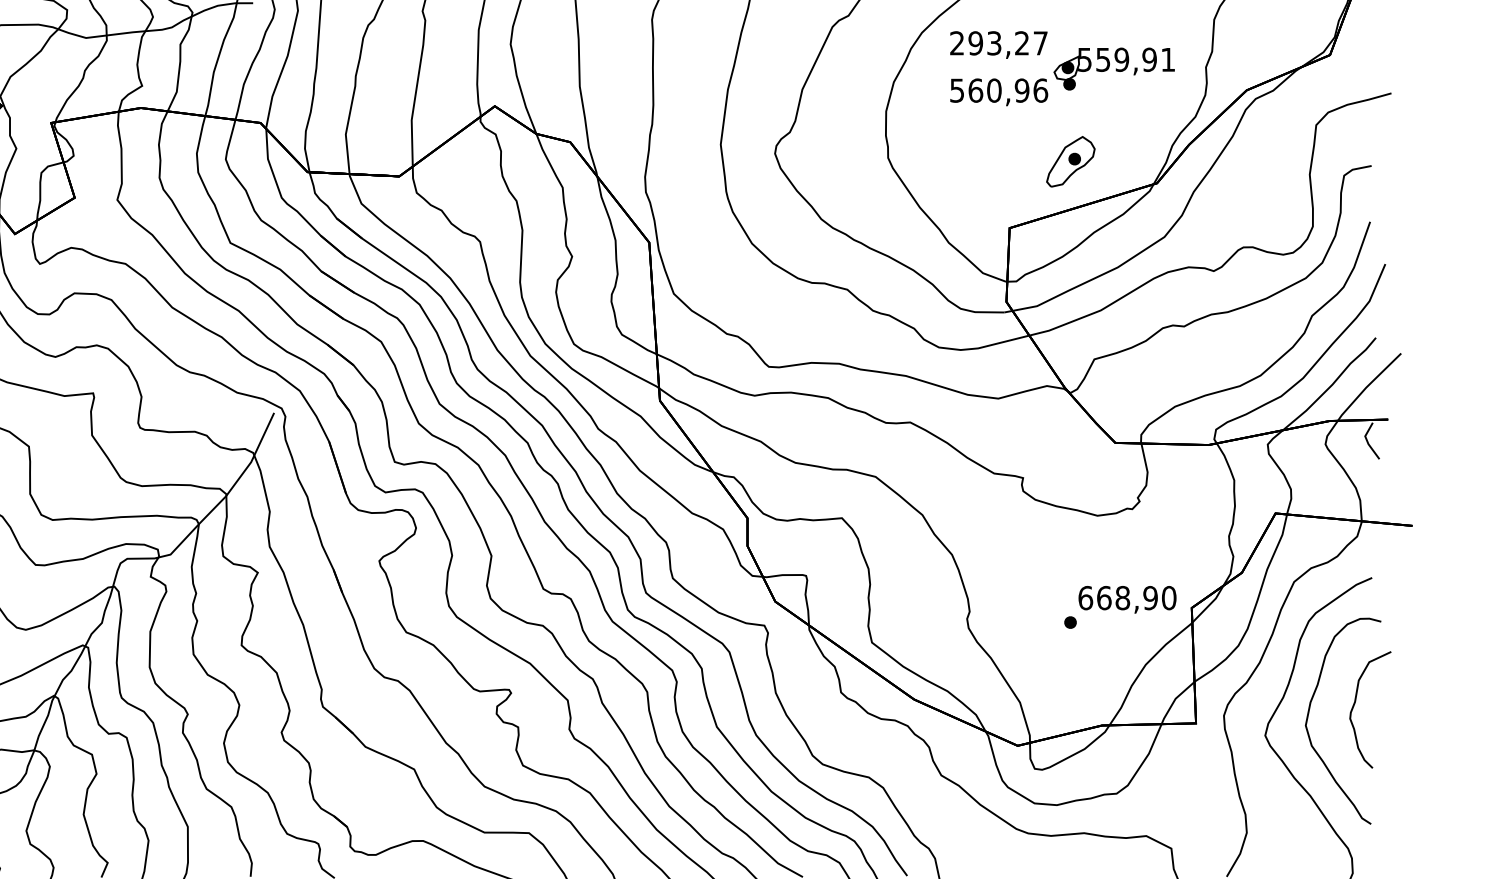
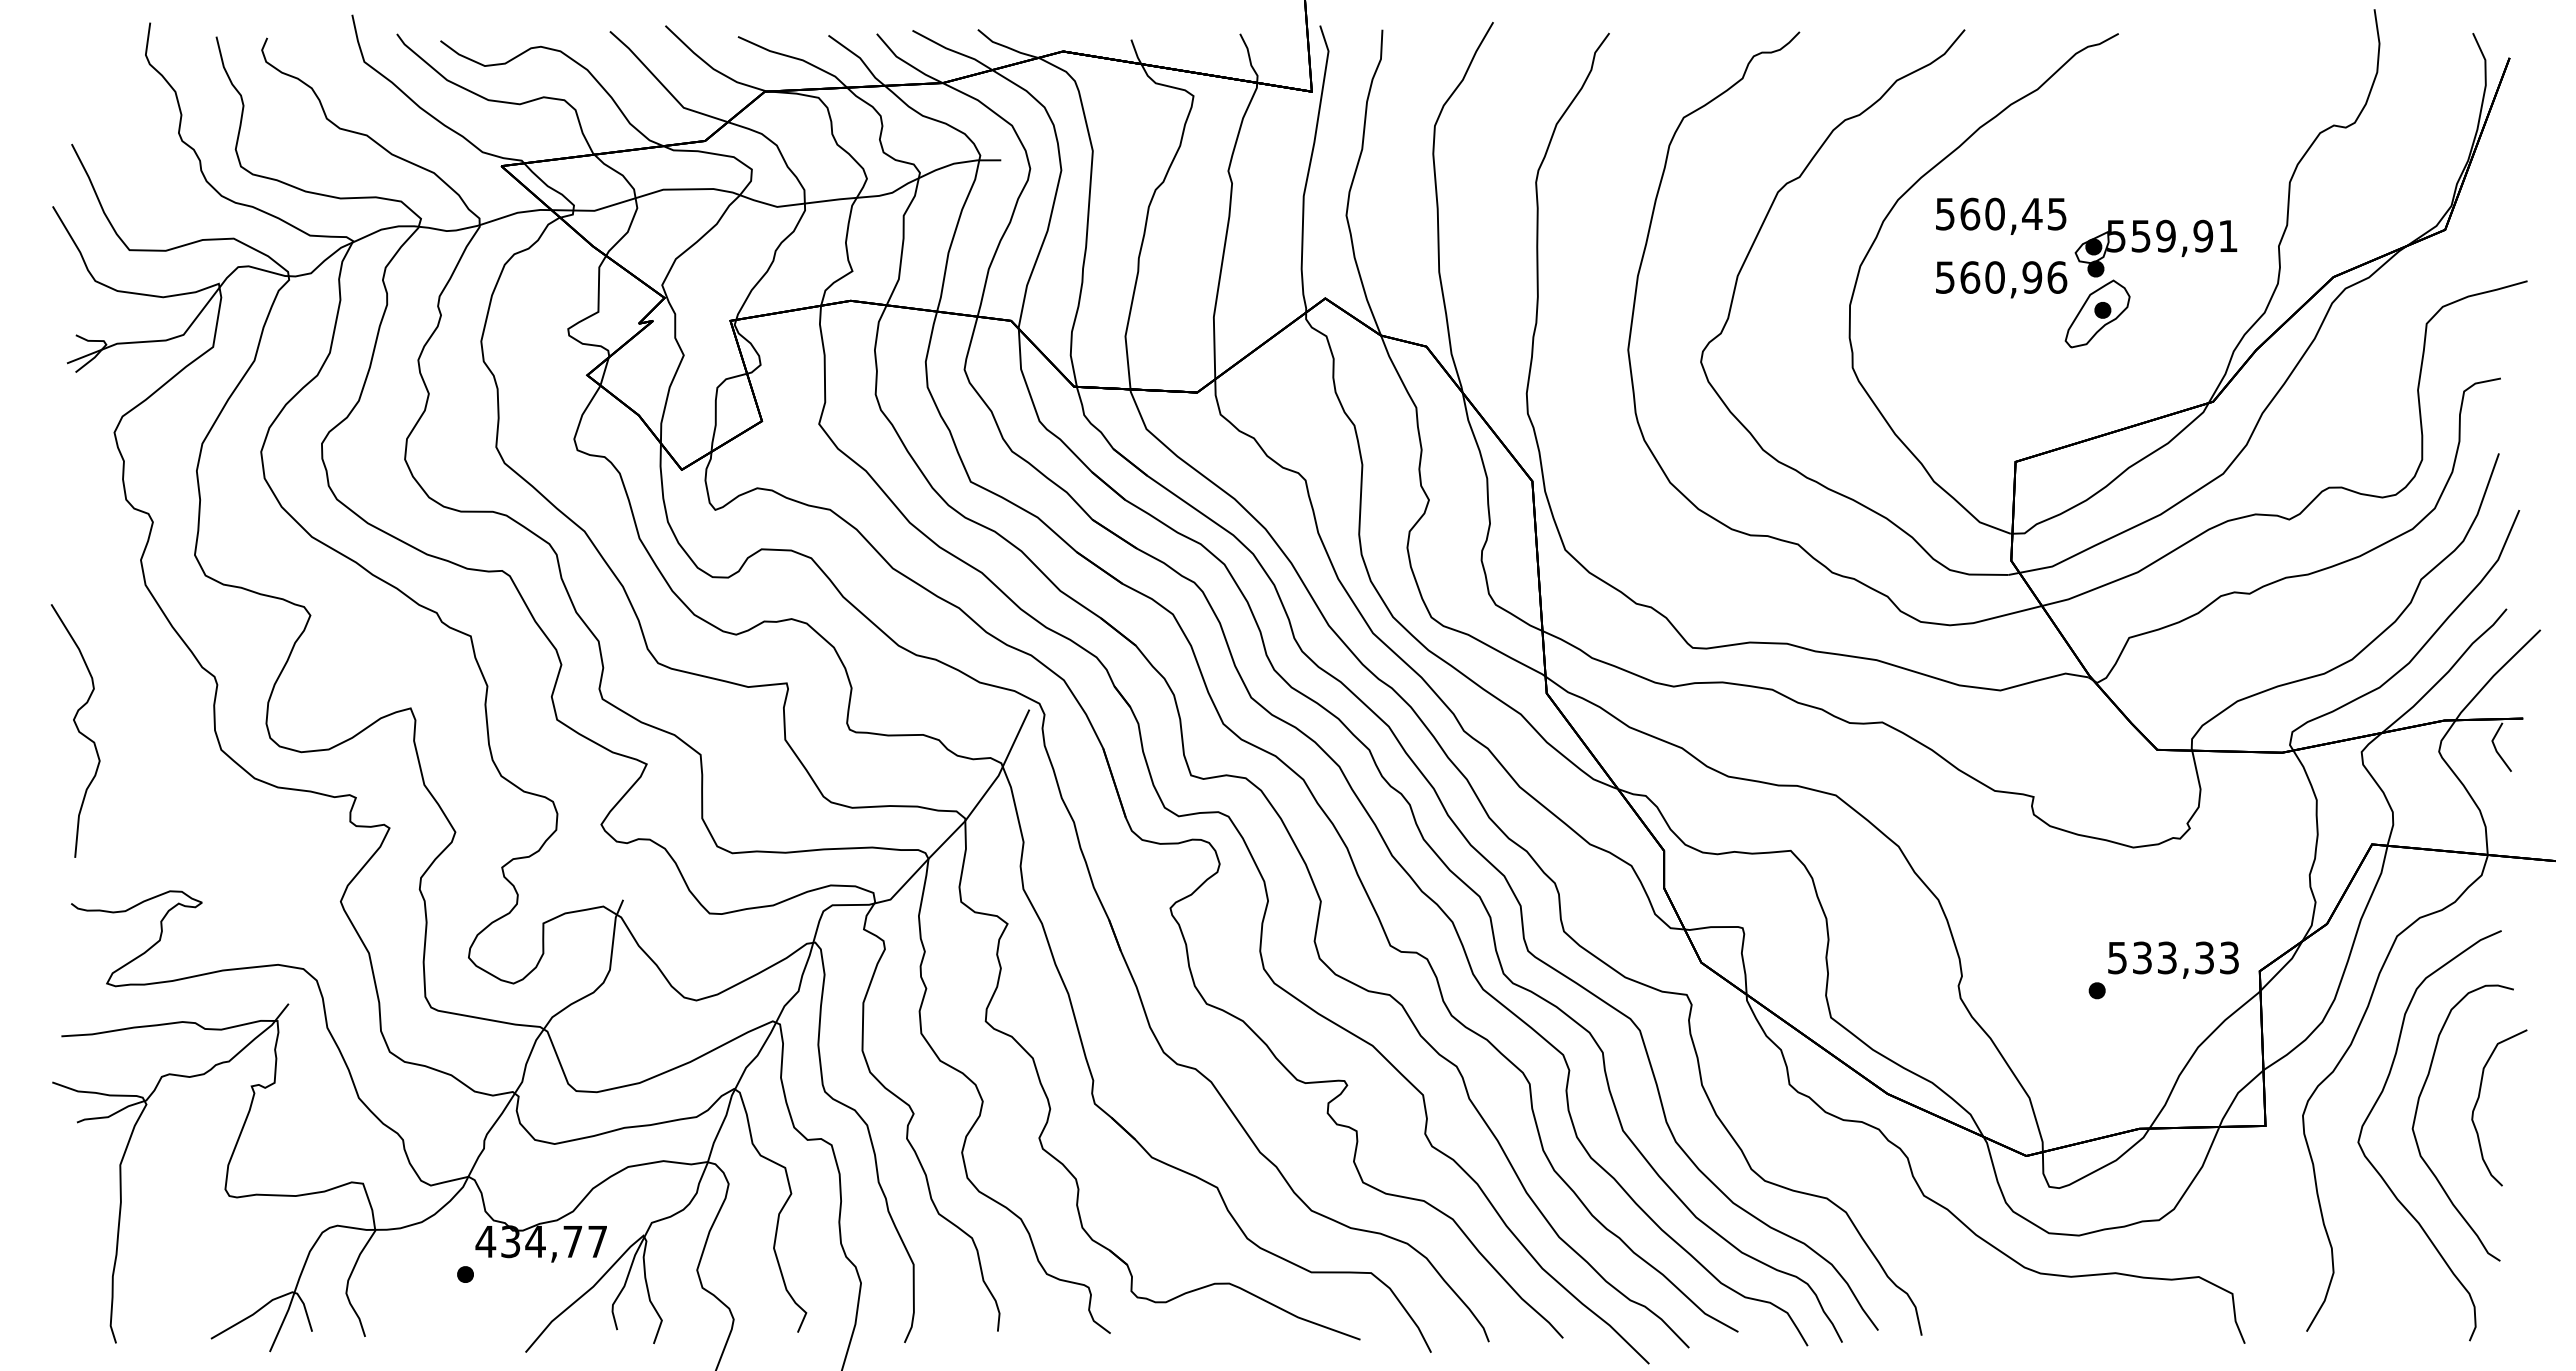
text: (998, 42) -> (2000, 213), 293,27 -> 560,45
part: (1070, 161) -> (2097, 313), moved
text: (1127, 597) -> (2173, 957), 668,90 -> 533,33

